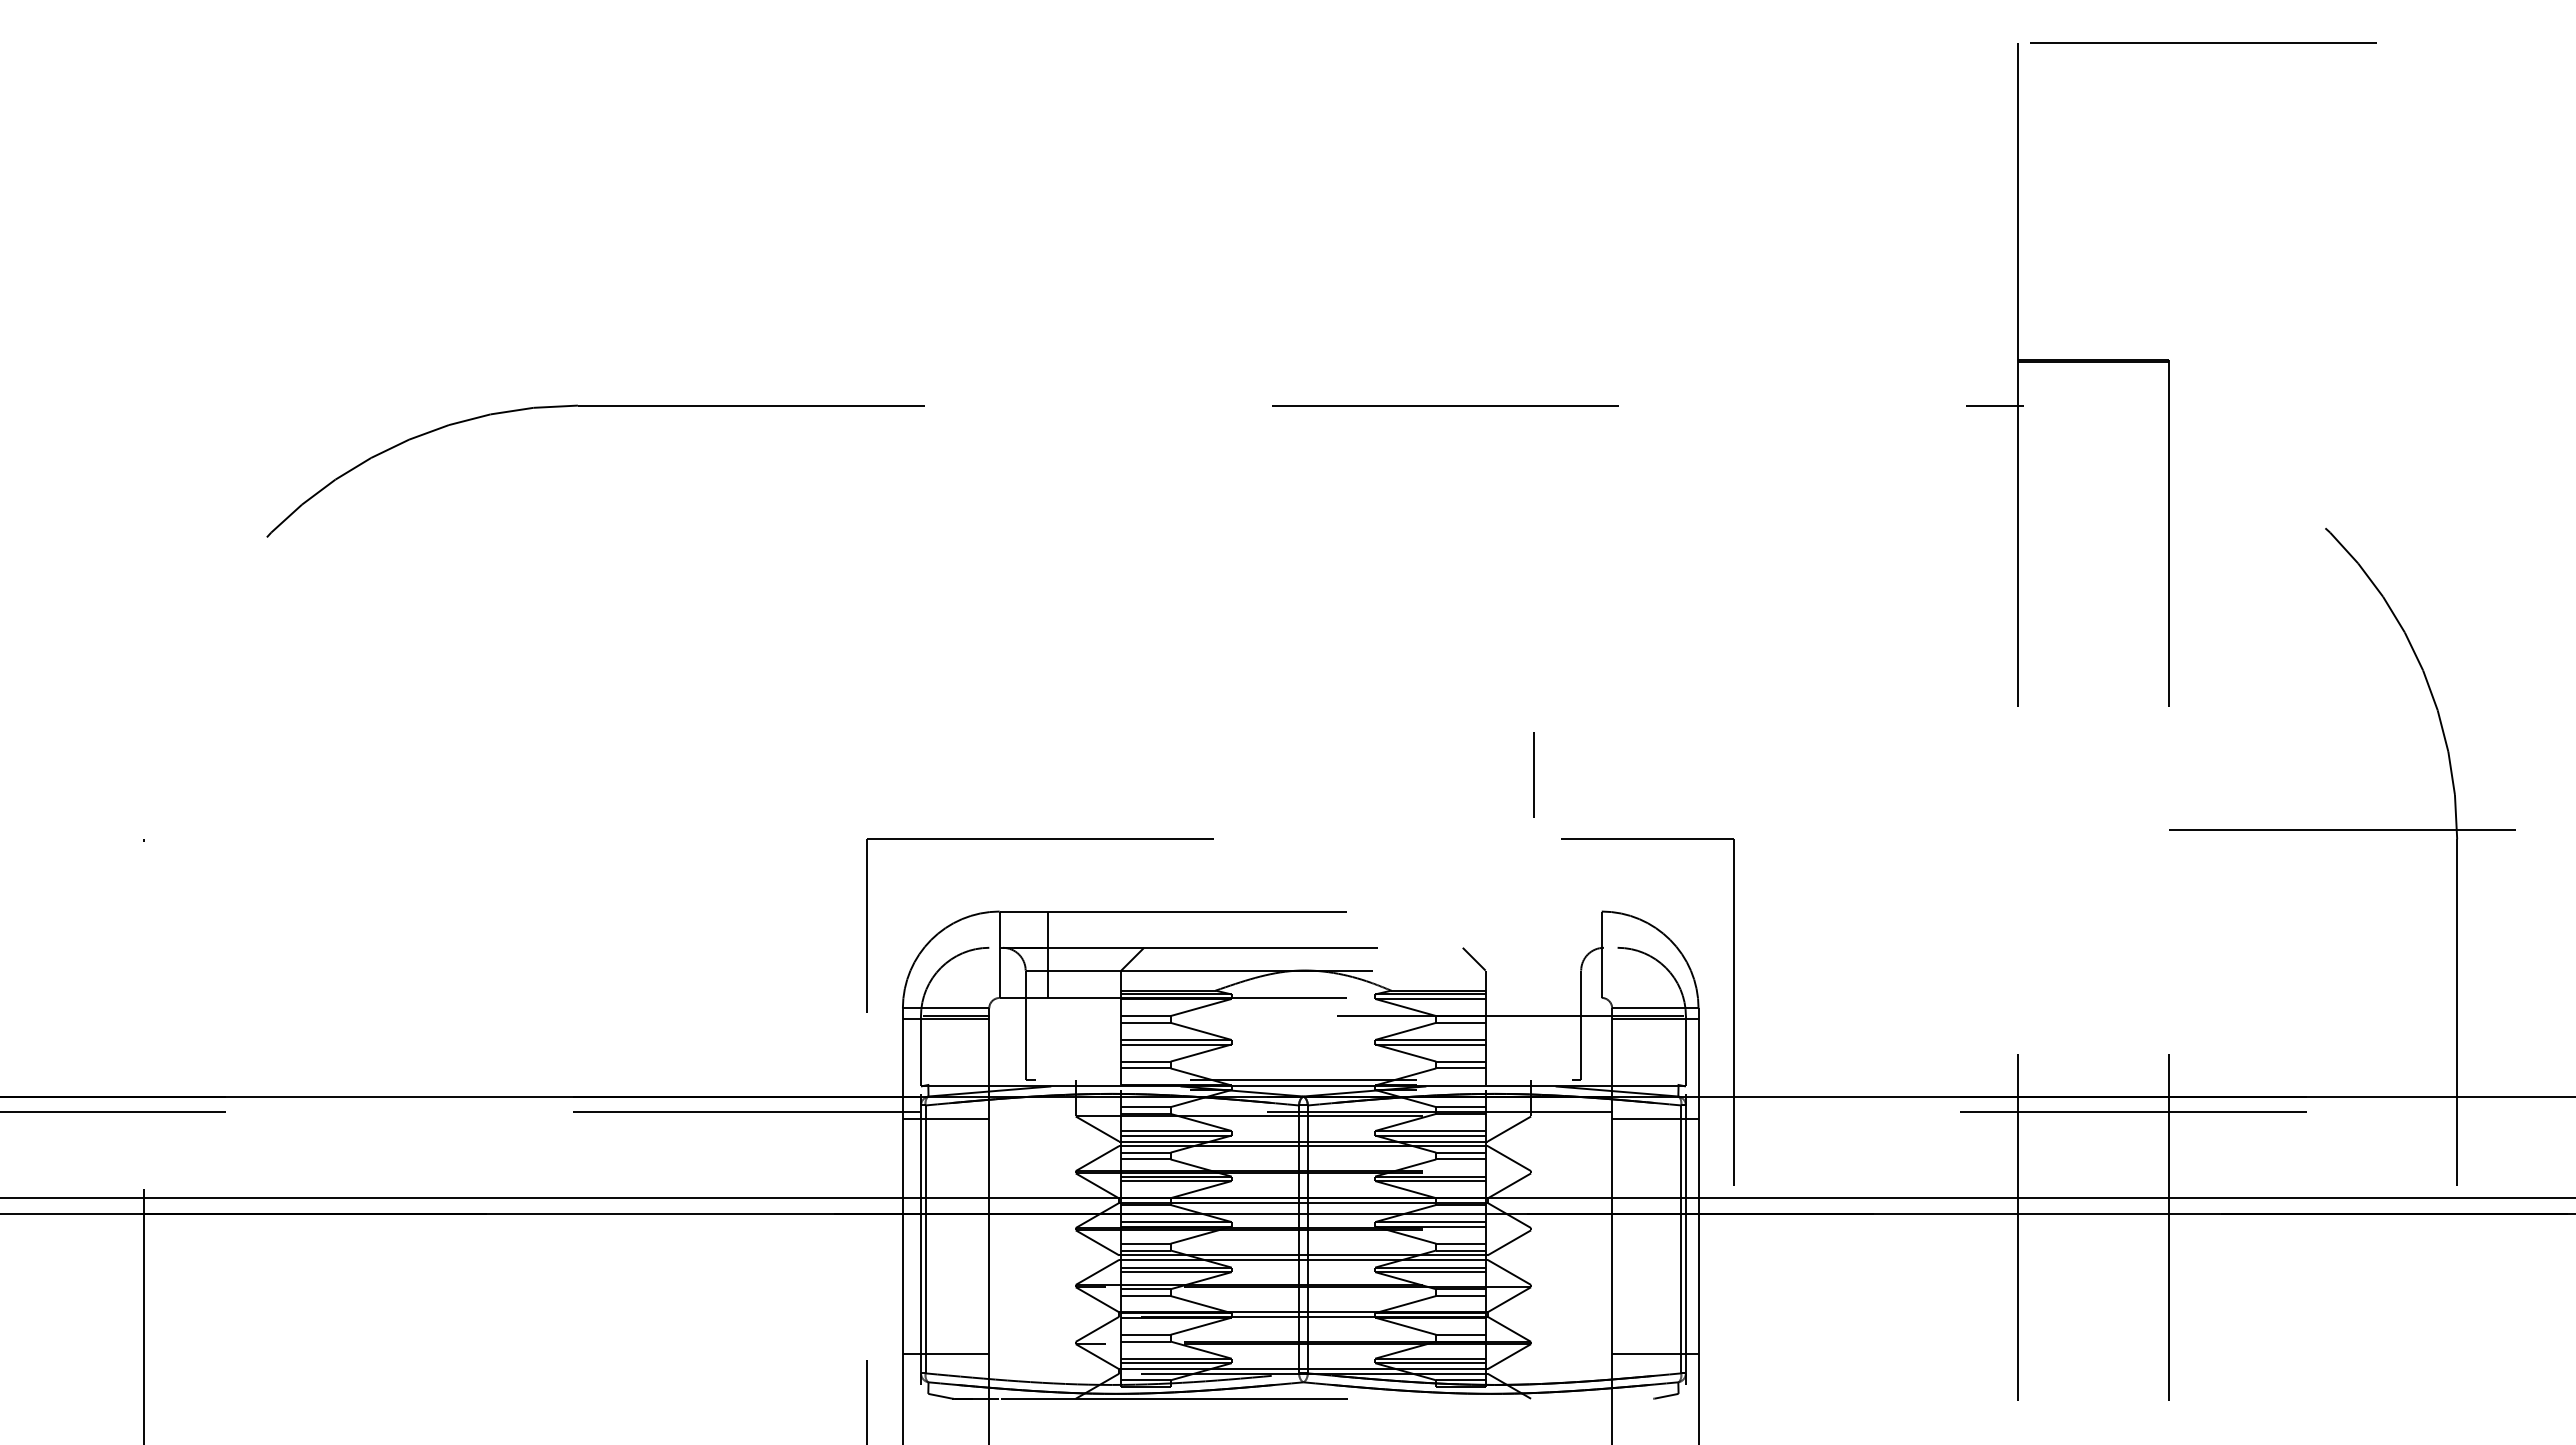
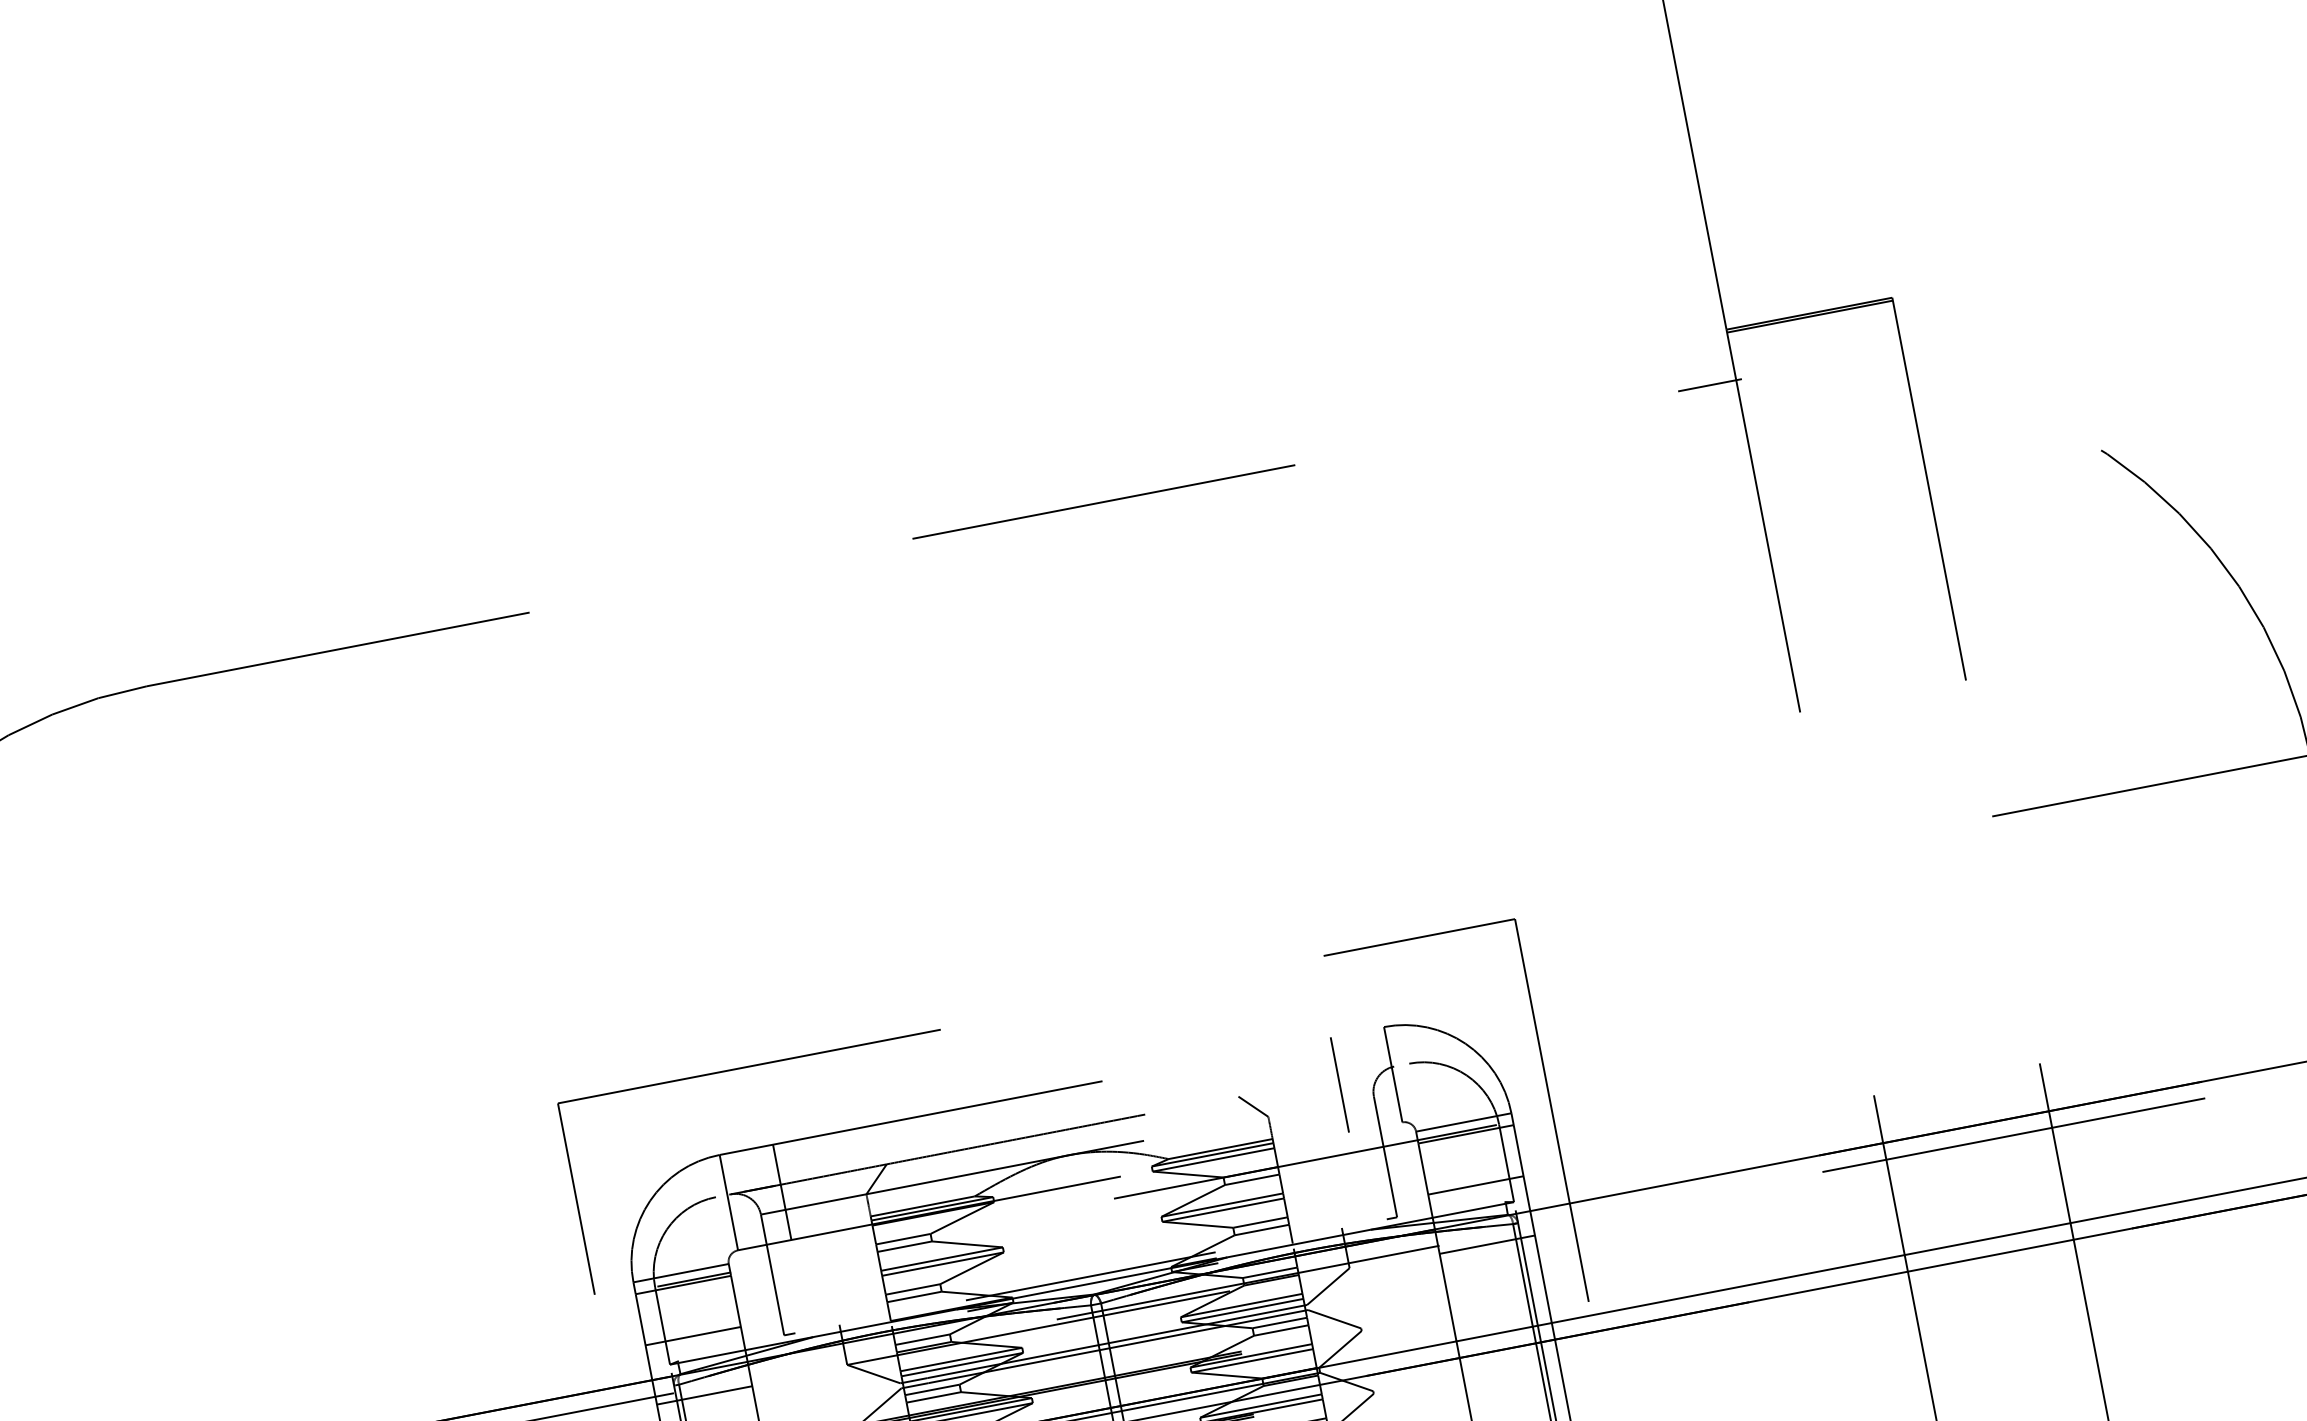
line: (1533, 774) -> (1338, 1084), moved
line: (945, 1065) -> (692, 1336), added
line: (1655, 1065) -> (1476, 1185), added

